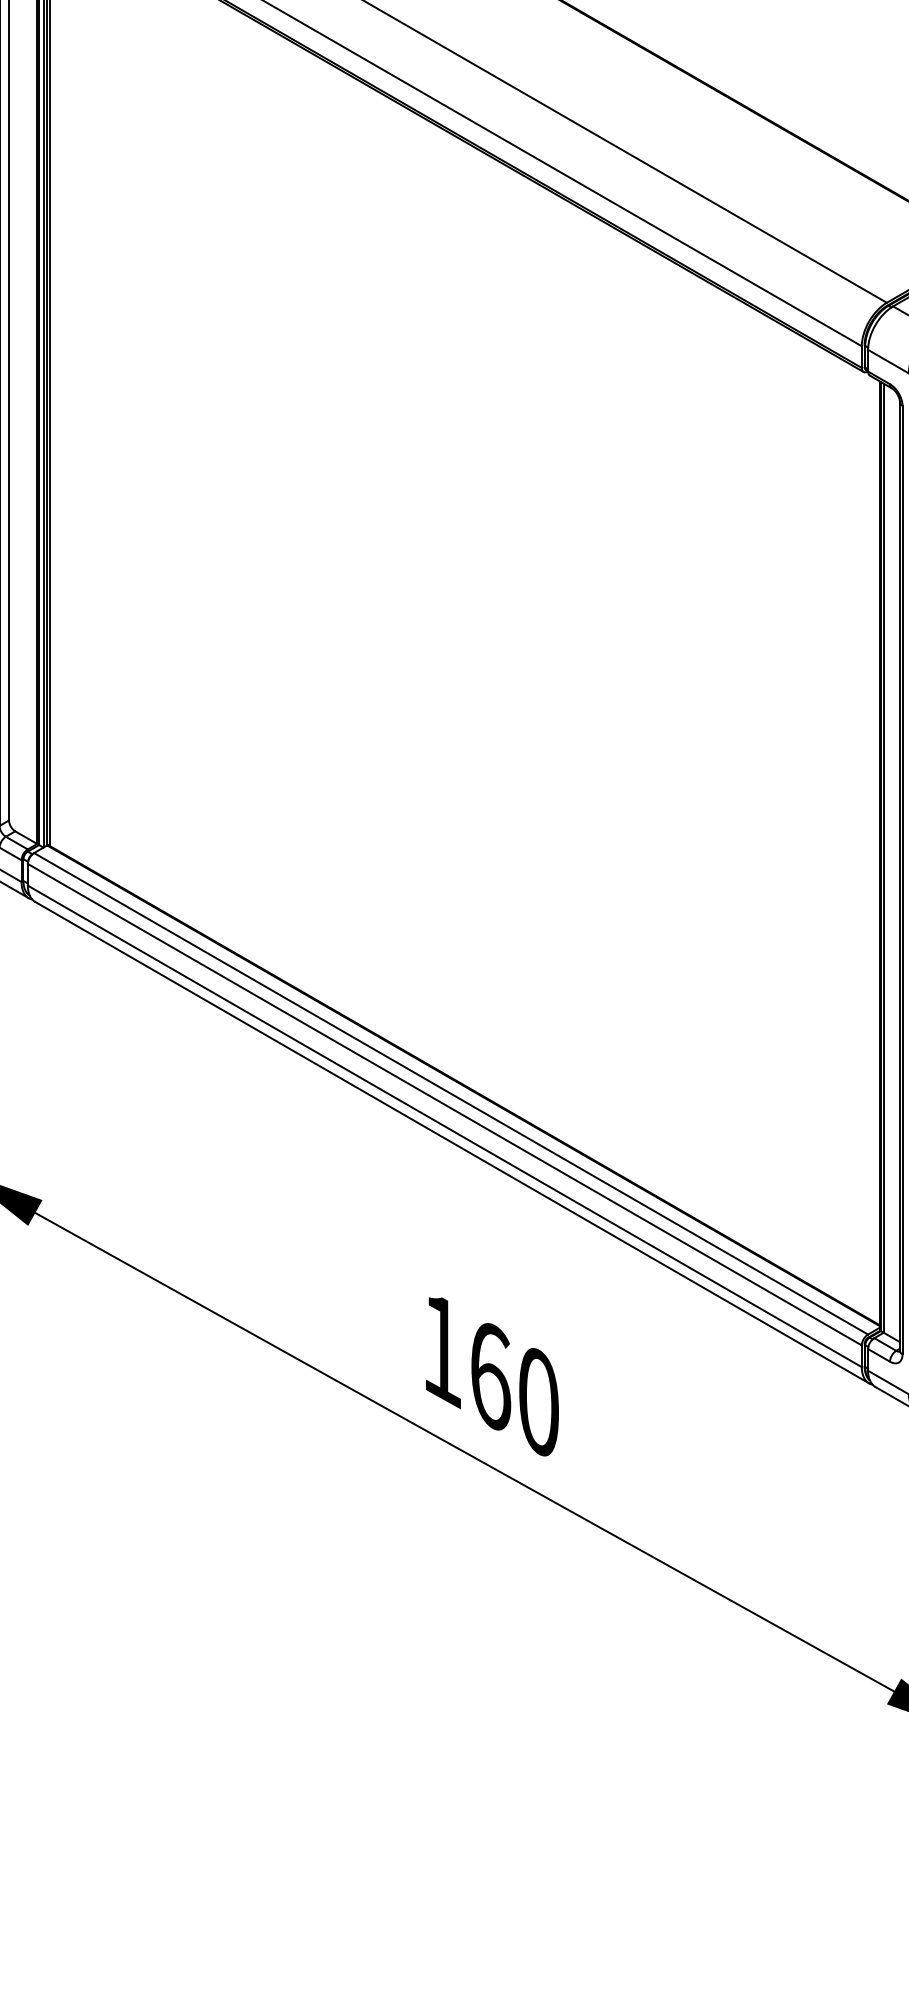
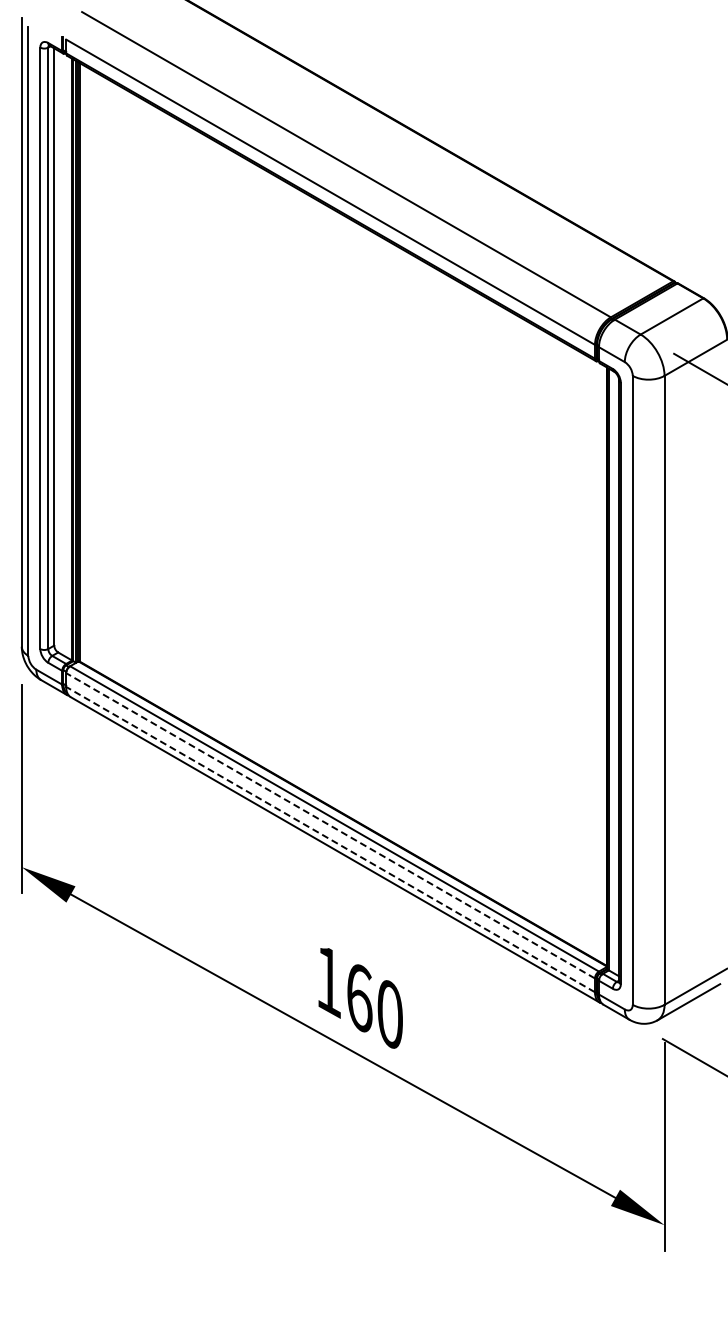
line: (444, 1104) -> (330, 825), solid -> dashed
line: (444, 1126) -> (330, 839), solid -> dashed

